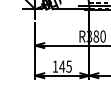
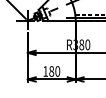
text: (65, 66) -> (54, 71), 145 -> 180

